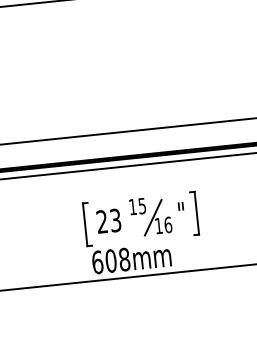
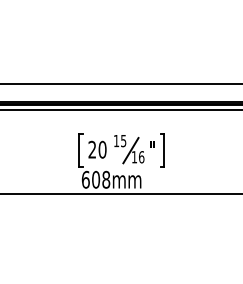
text: (115, 220) -> (102, 149), 23 -> 20

